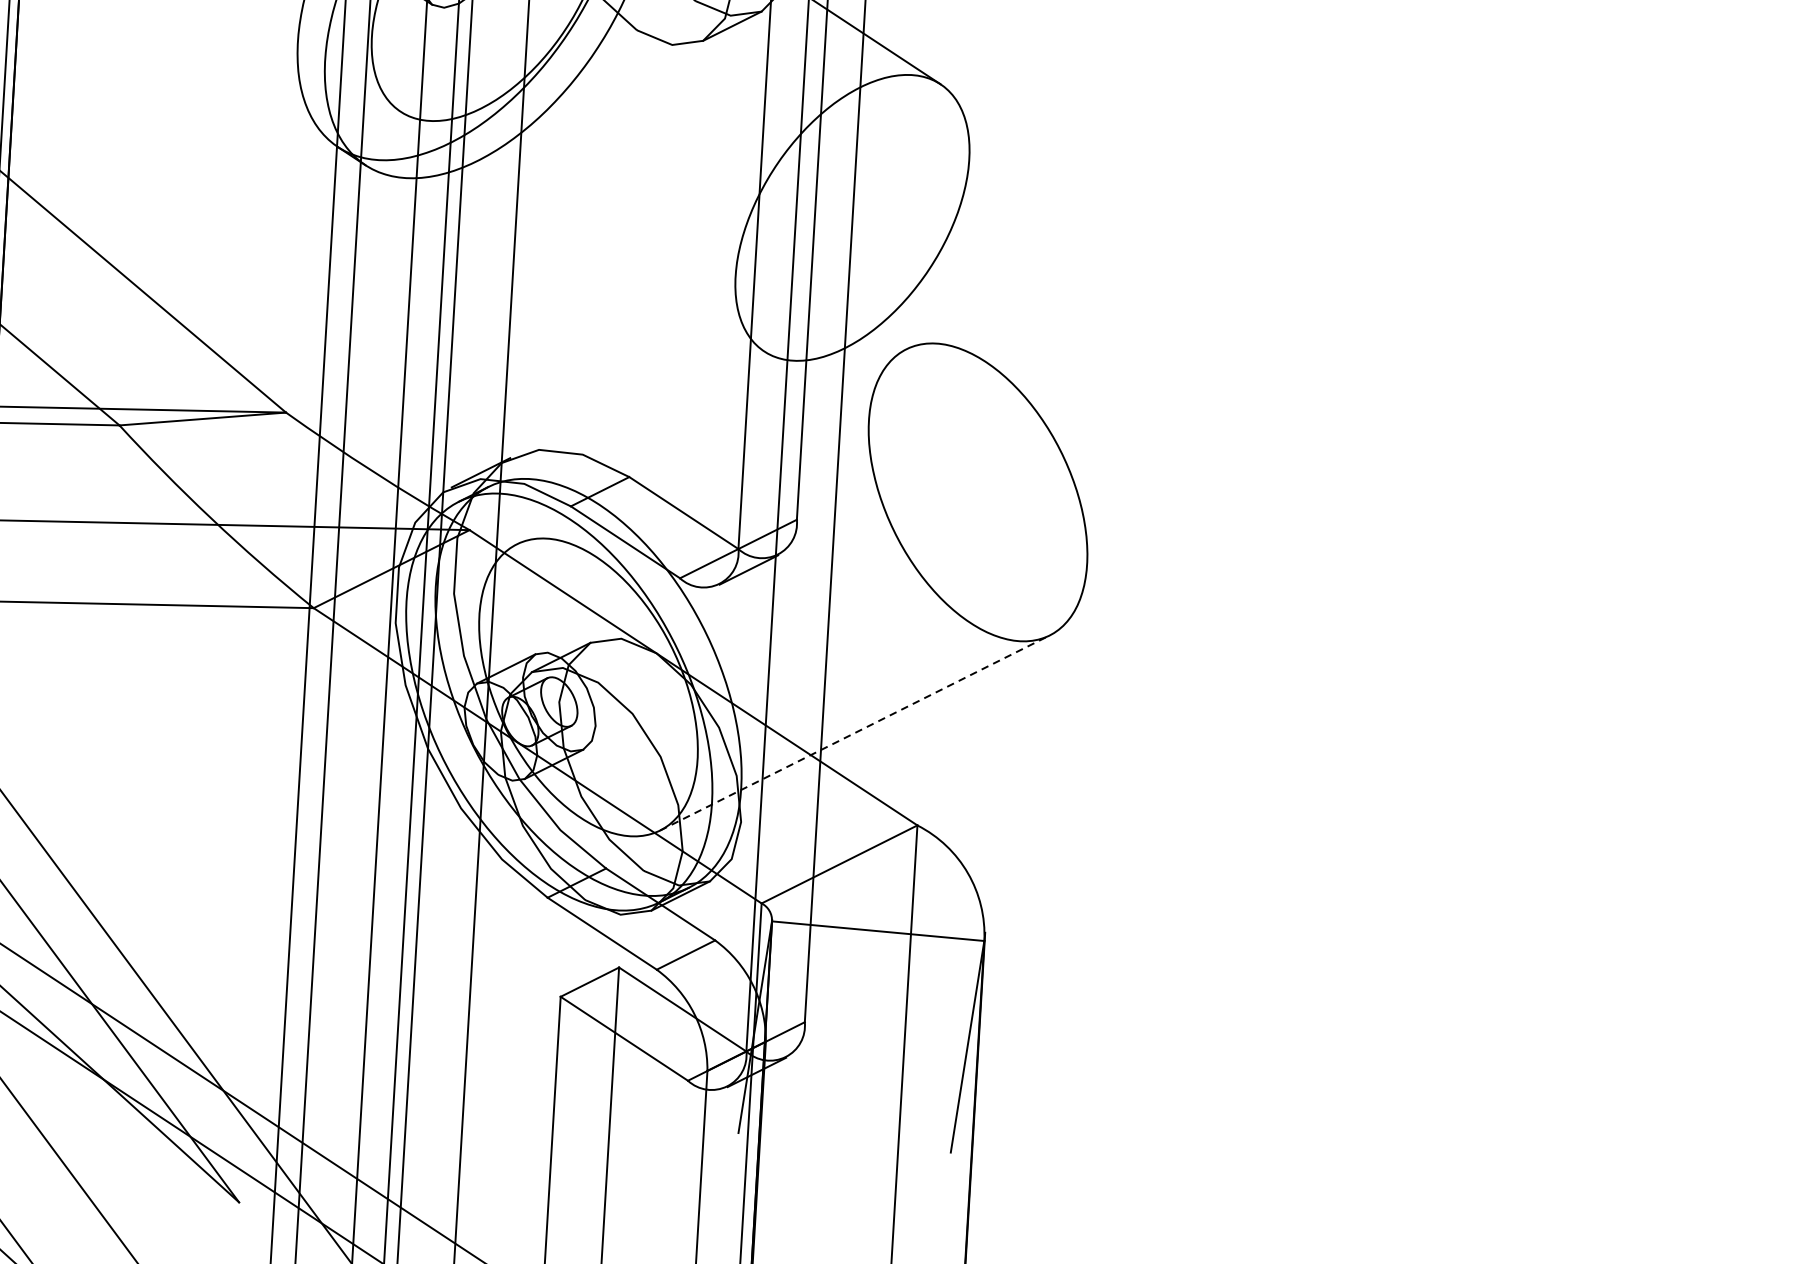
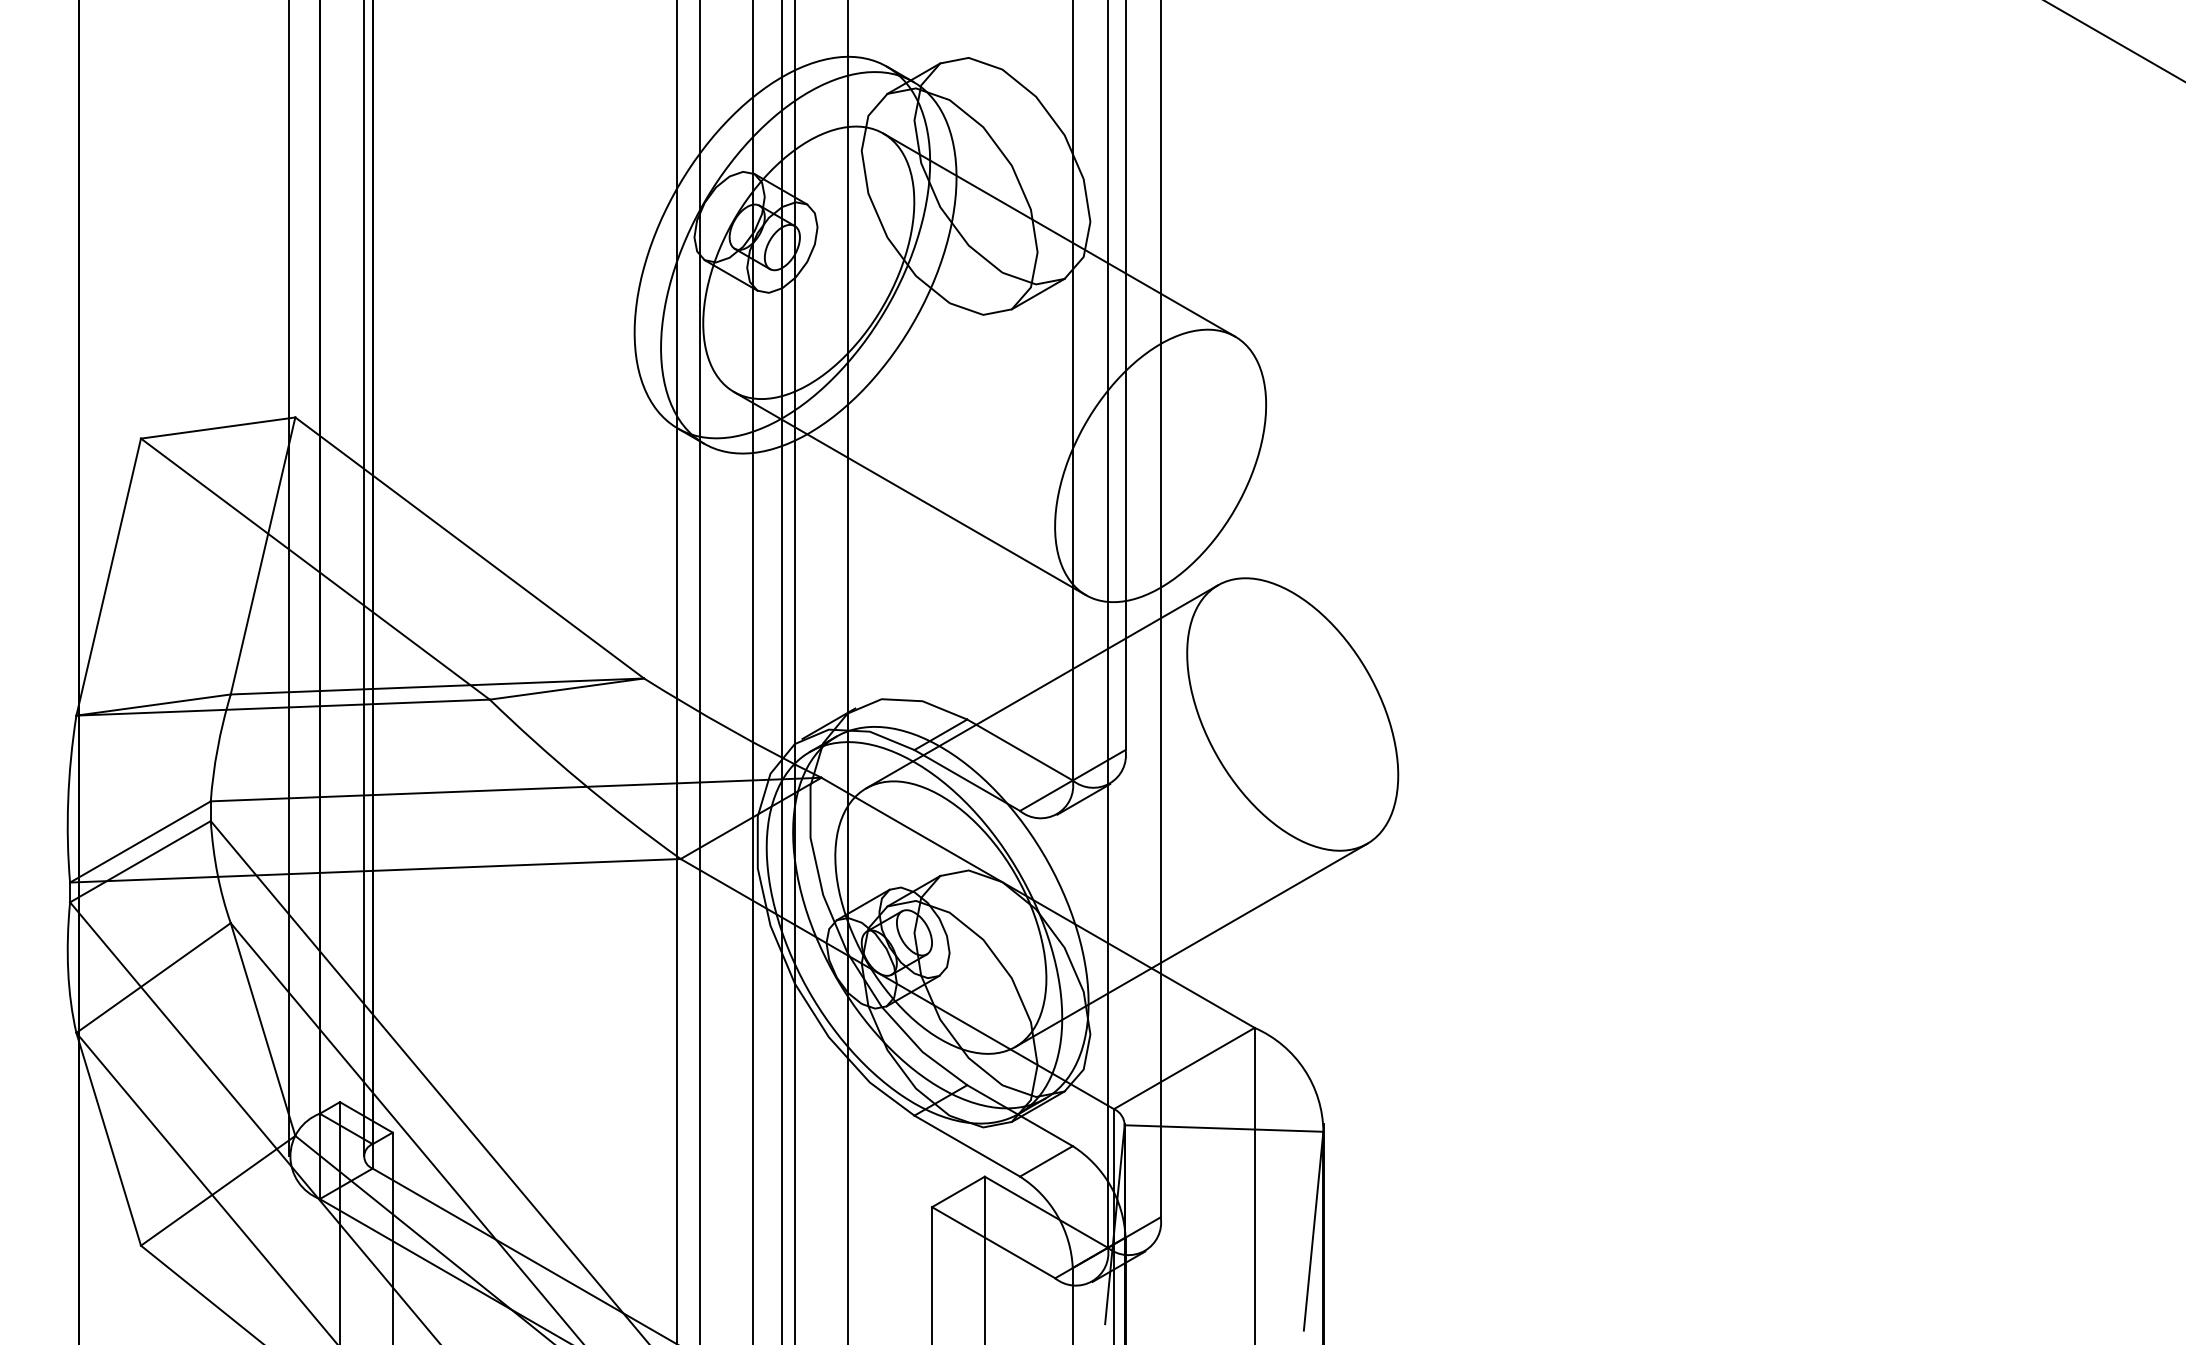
line: (581, 231) -> (909, 493), added
line: (711, 446) -> (1042, 686), added
line: (855, 733) -> (1191, 945), dashed -> solid

